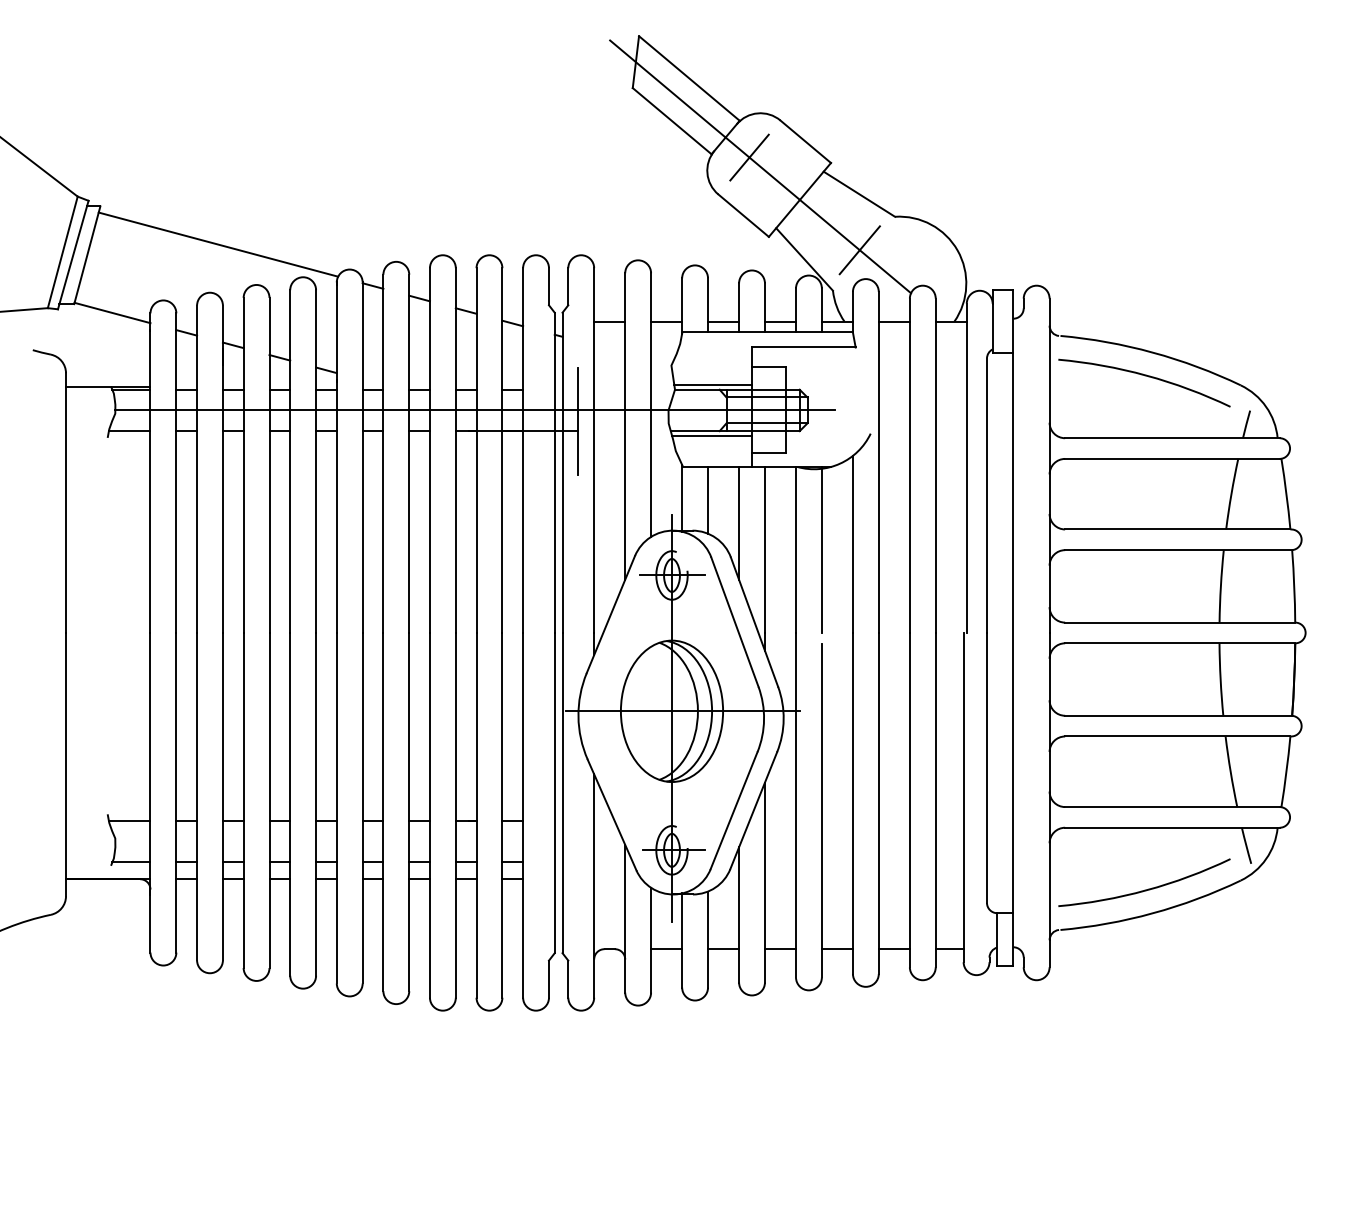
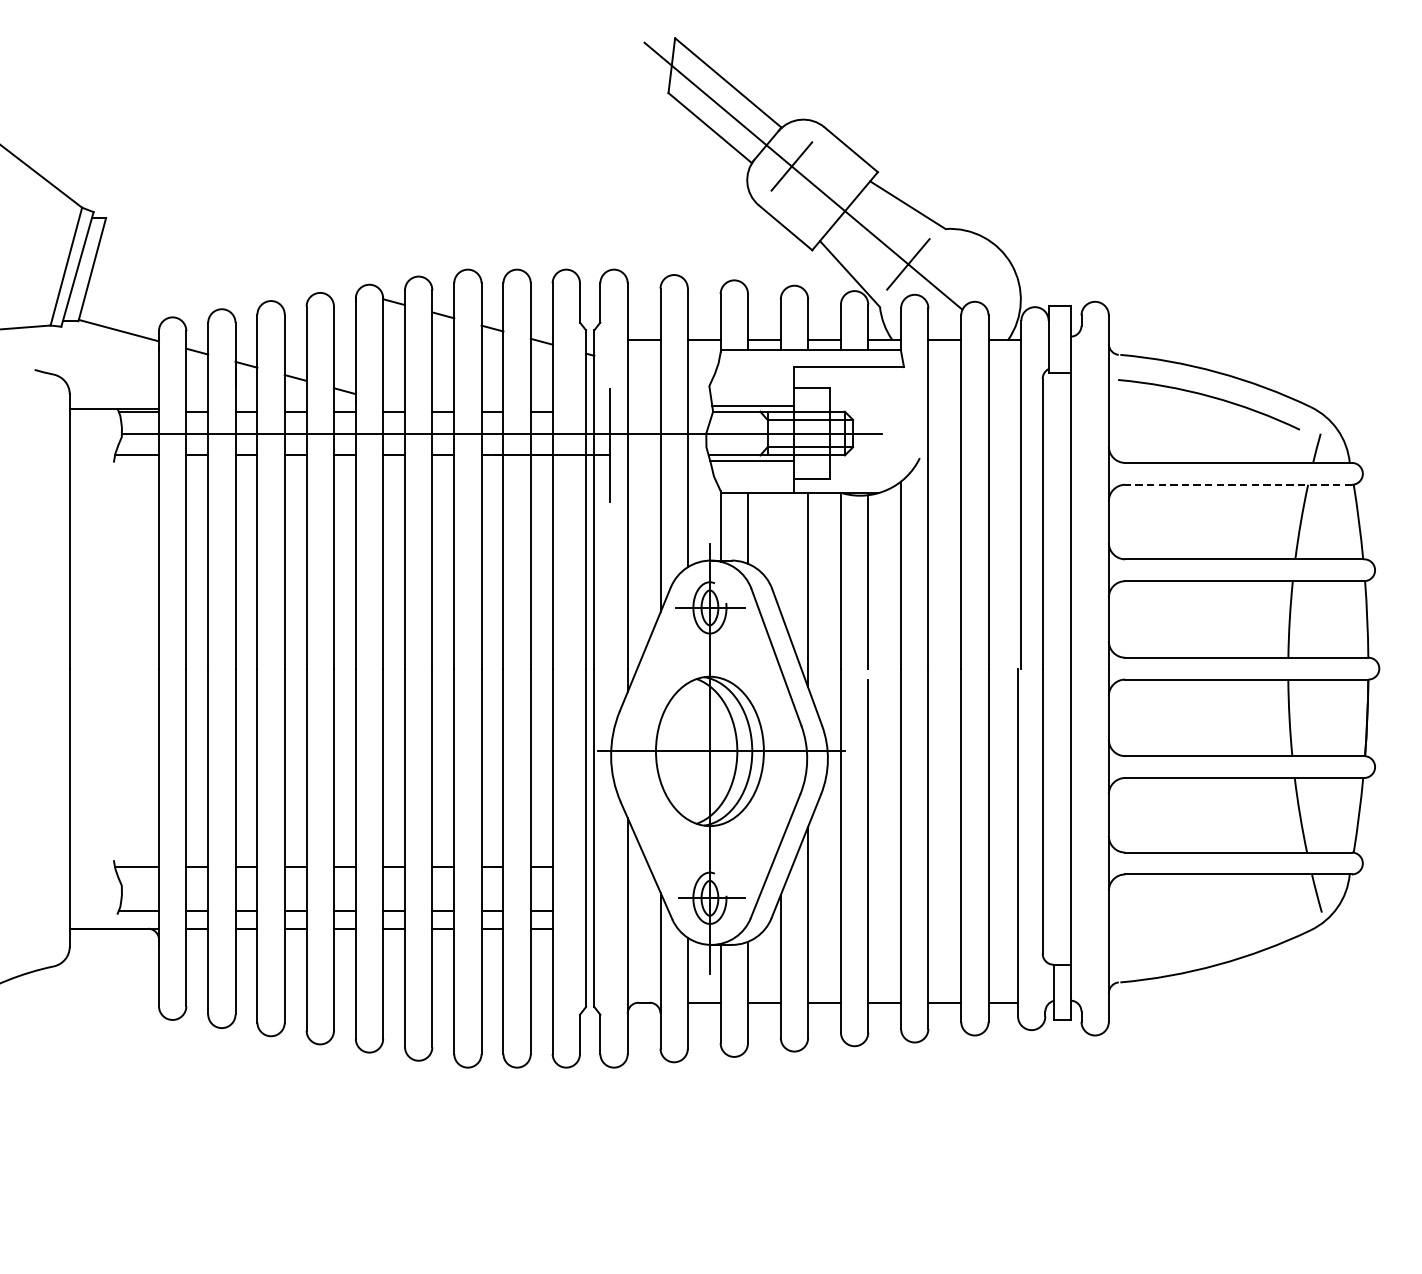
line: (218, 244) -> (230, 258), removed
line: (1171, 458) -> (1237, 484), solid -> dashed
line: (739, 522) -> (781, 551), removed
arc: (1144, 889) -> (1209, 939), removed

